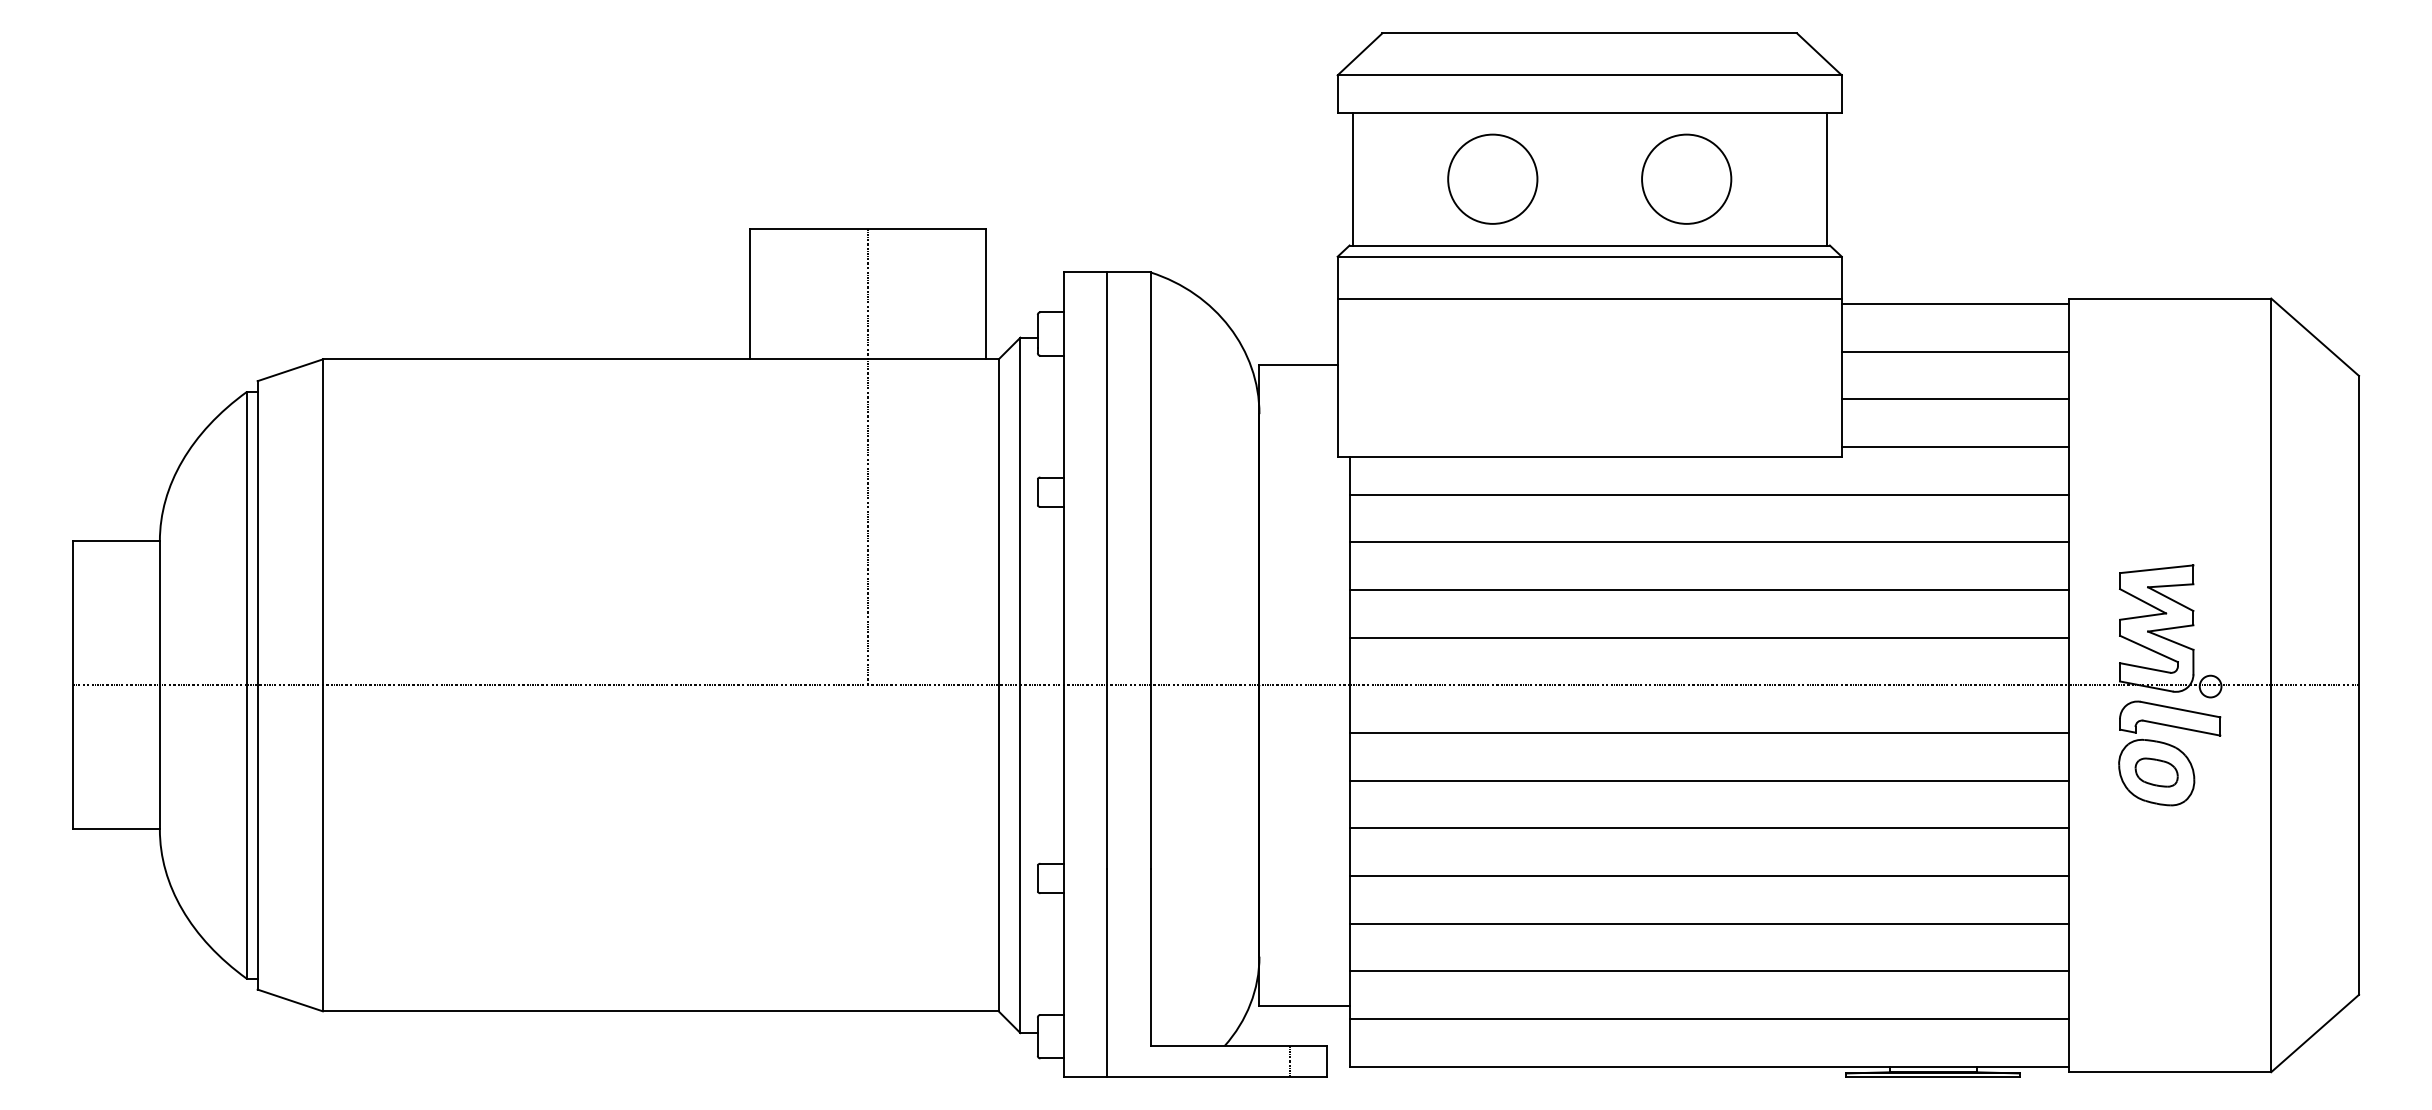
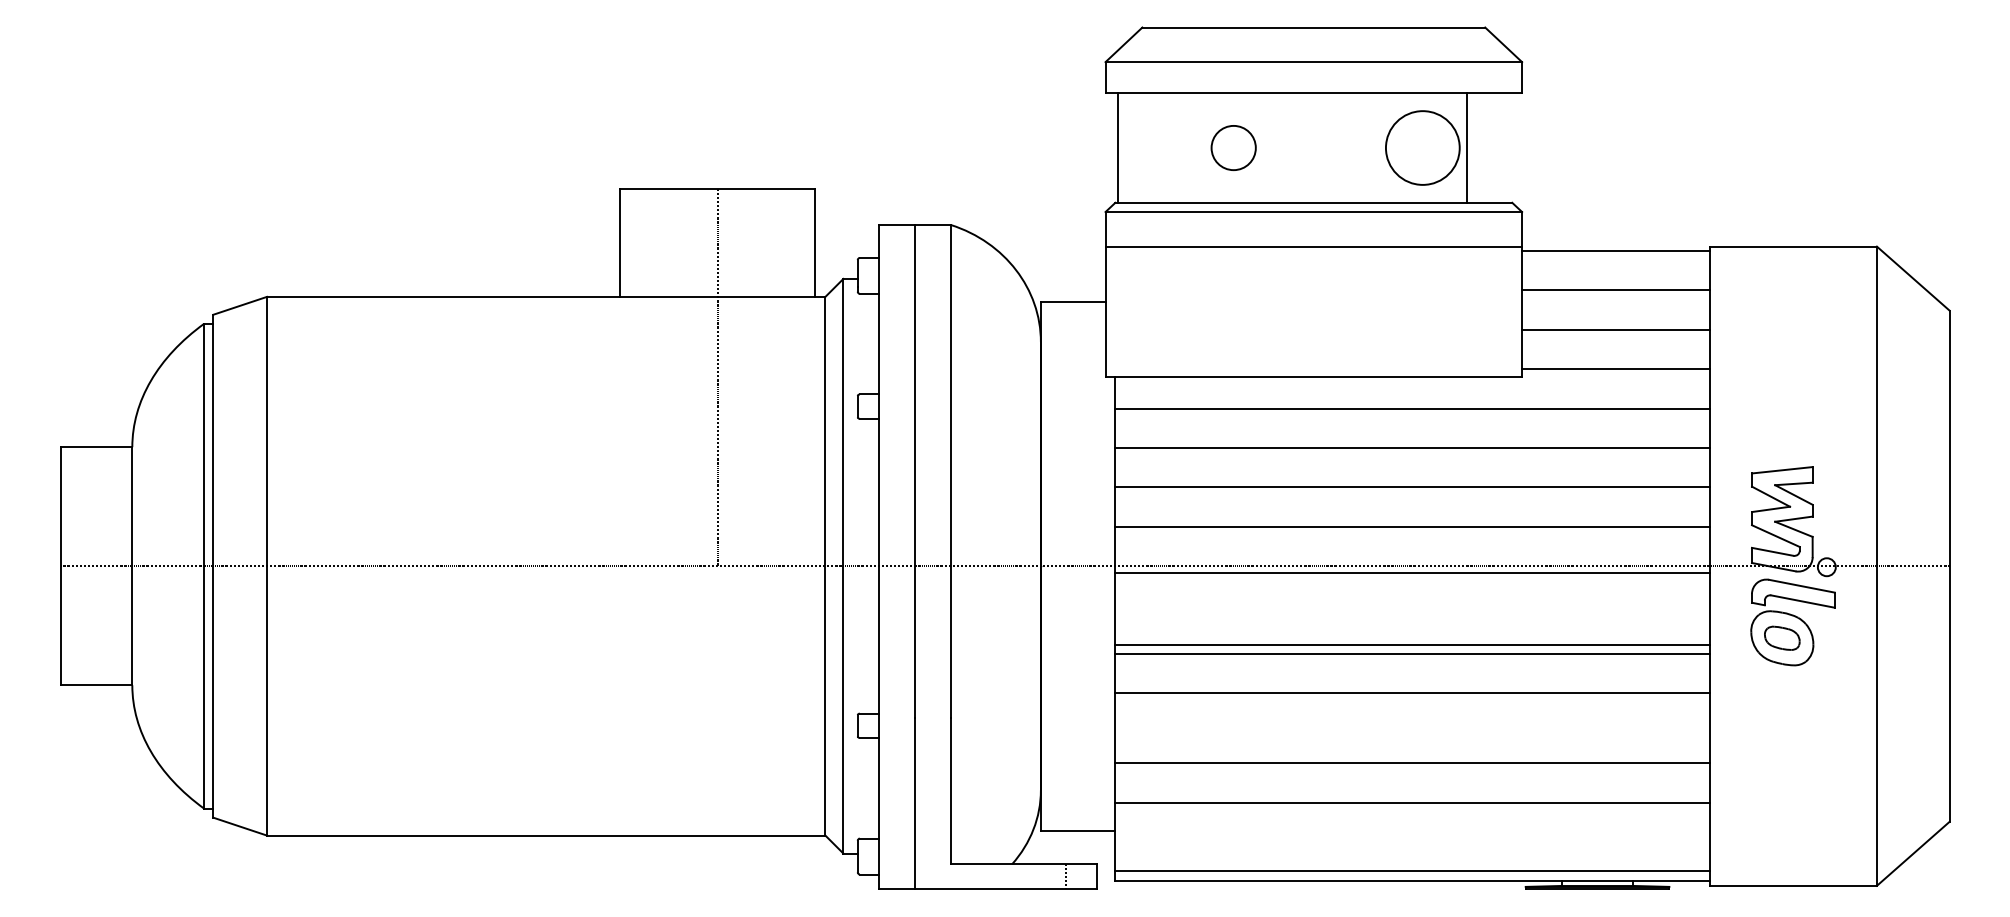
circle: (1492, 178) -> (1233, 147), size x0.6
circle: (1686, 178) -> (1422, 147), moved
line: (1826, 178) -> (1466, 147), moved
line: (1709, 733) -> (1412, 573), moved
line: (1709, 828) -> (1412, 653), moved
line: (1709, 876) -> (1412, 693), moved
line: (1709, 1019) -> (1412, 871), moved

